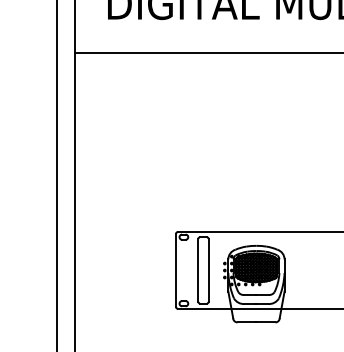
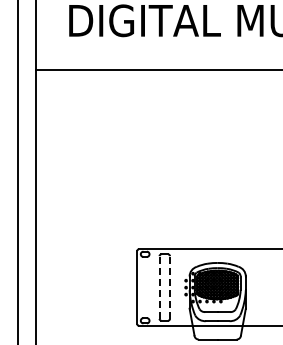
line: (198, 269) -> (159, 286), solid -> dashed
line: (208, 269) -> (169, 286), solid -> dashed

